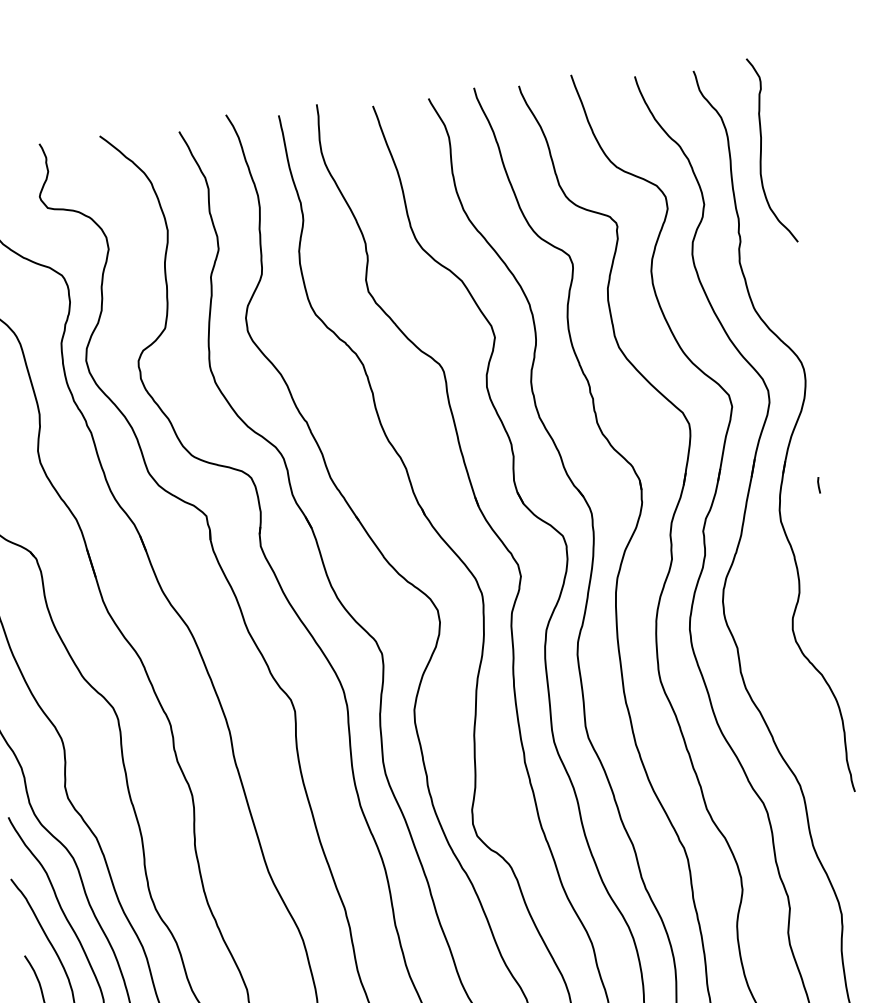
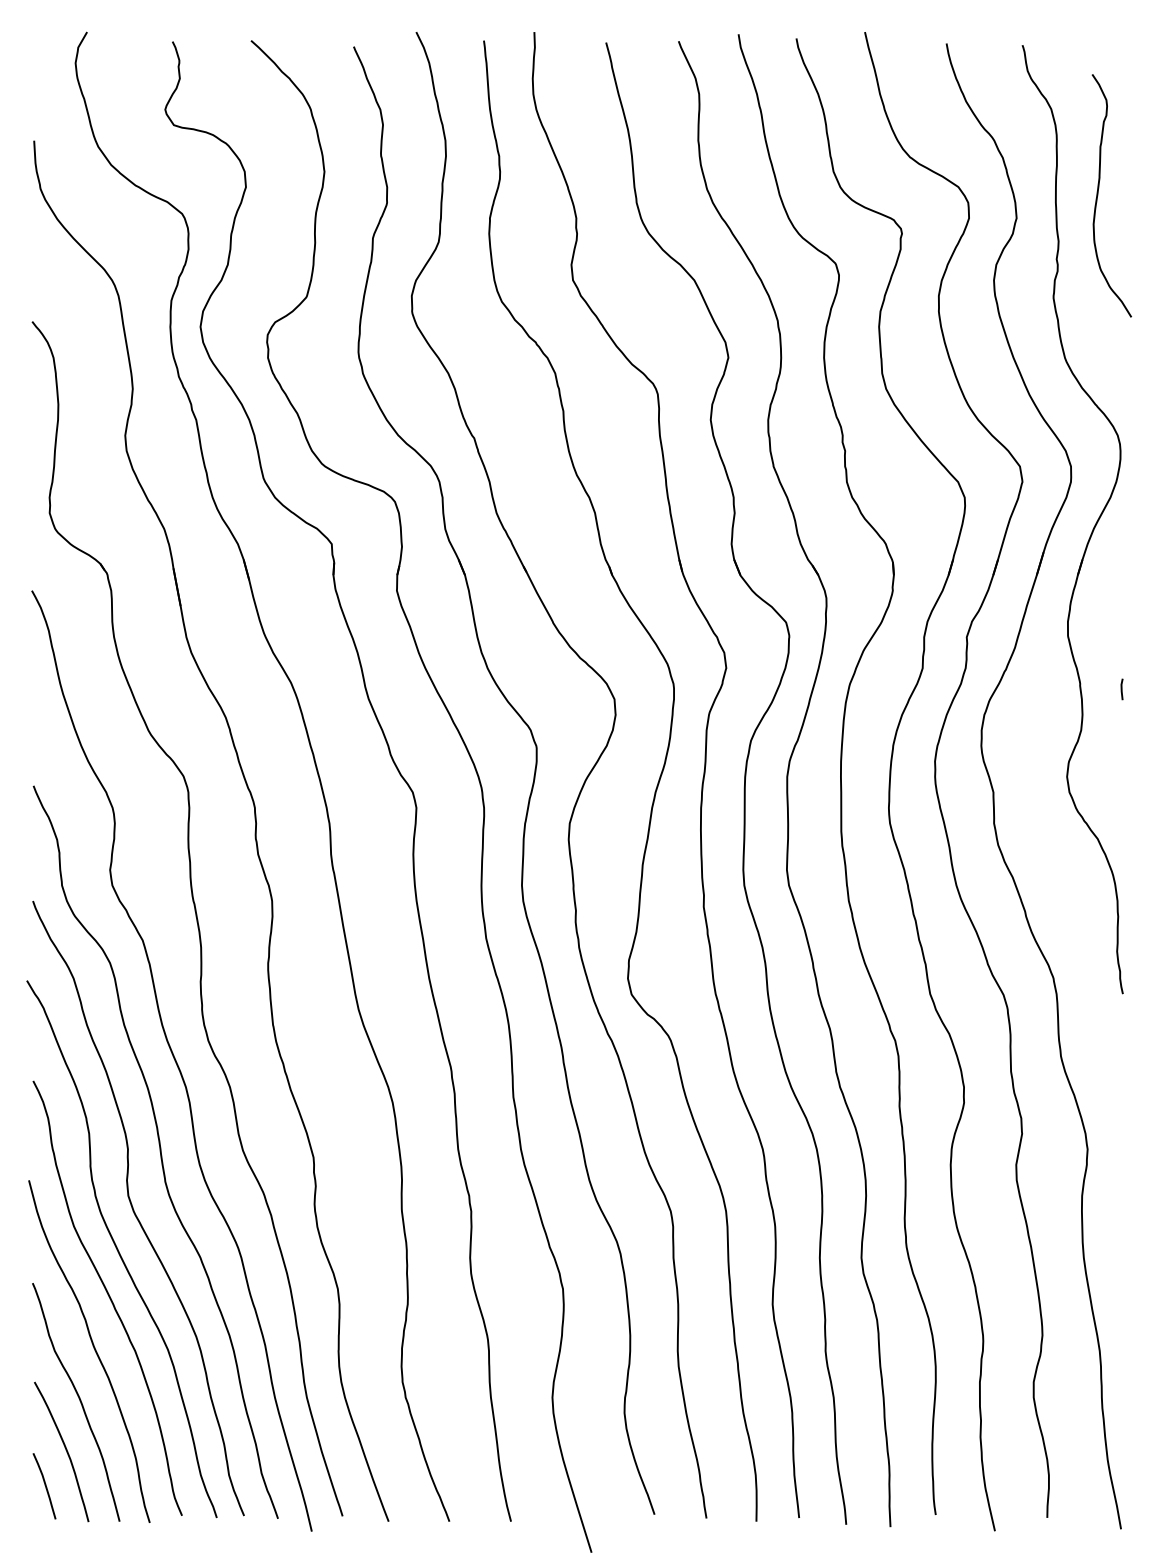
curve: (761, 151) -> (1098, 195), moved
line: (818, 485) -> (1121, 689), moved

